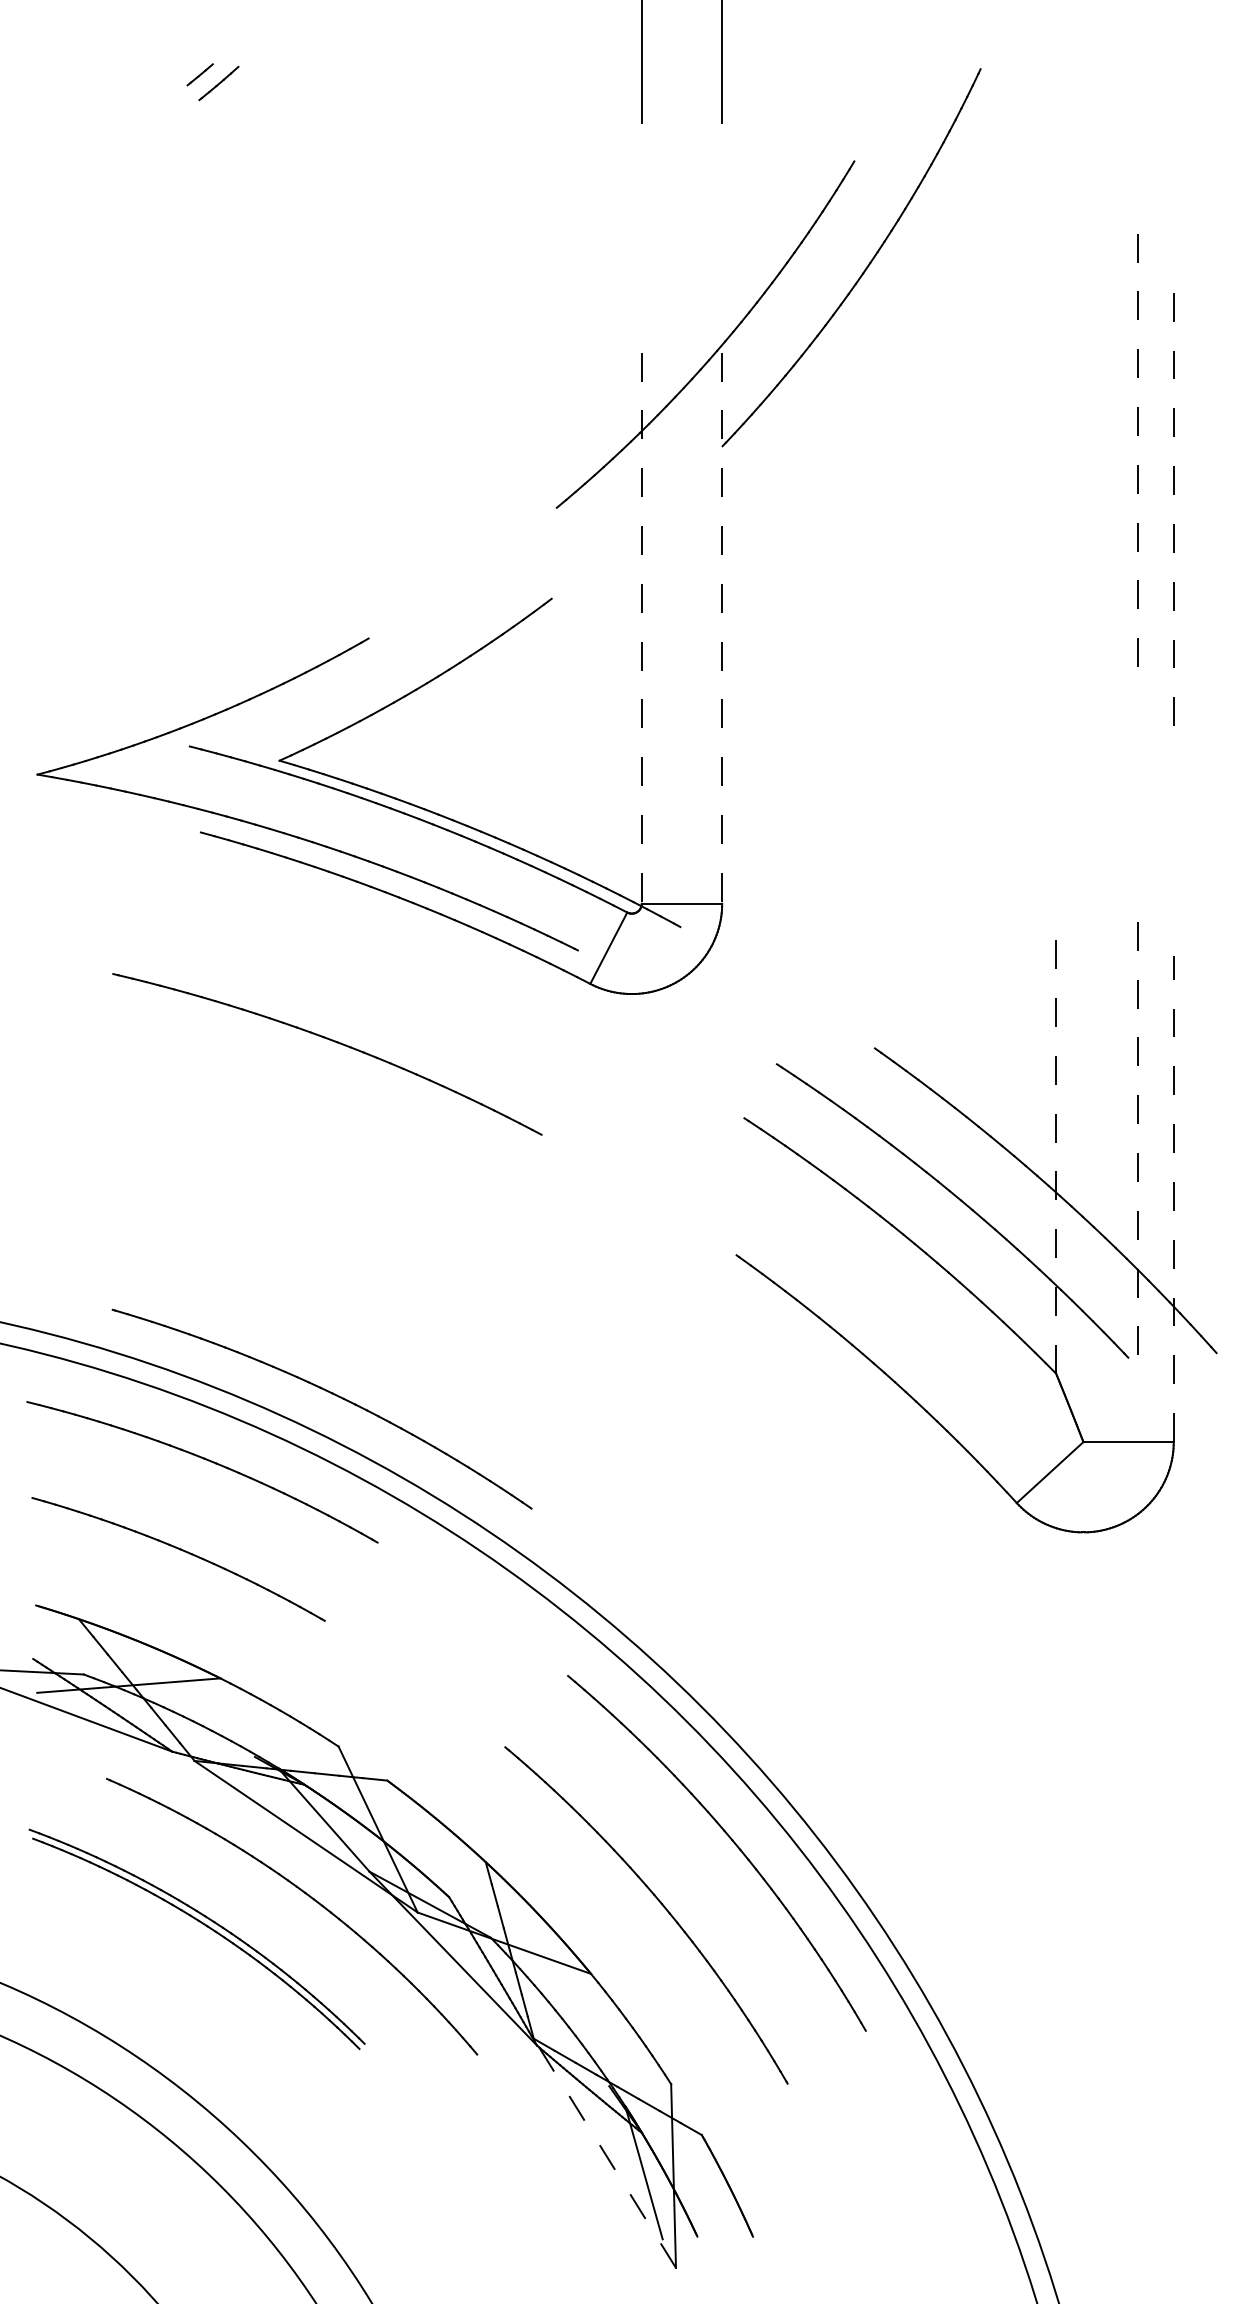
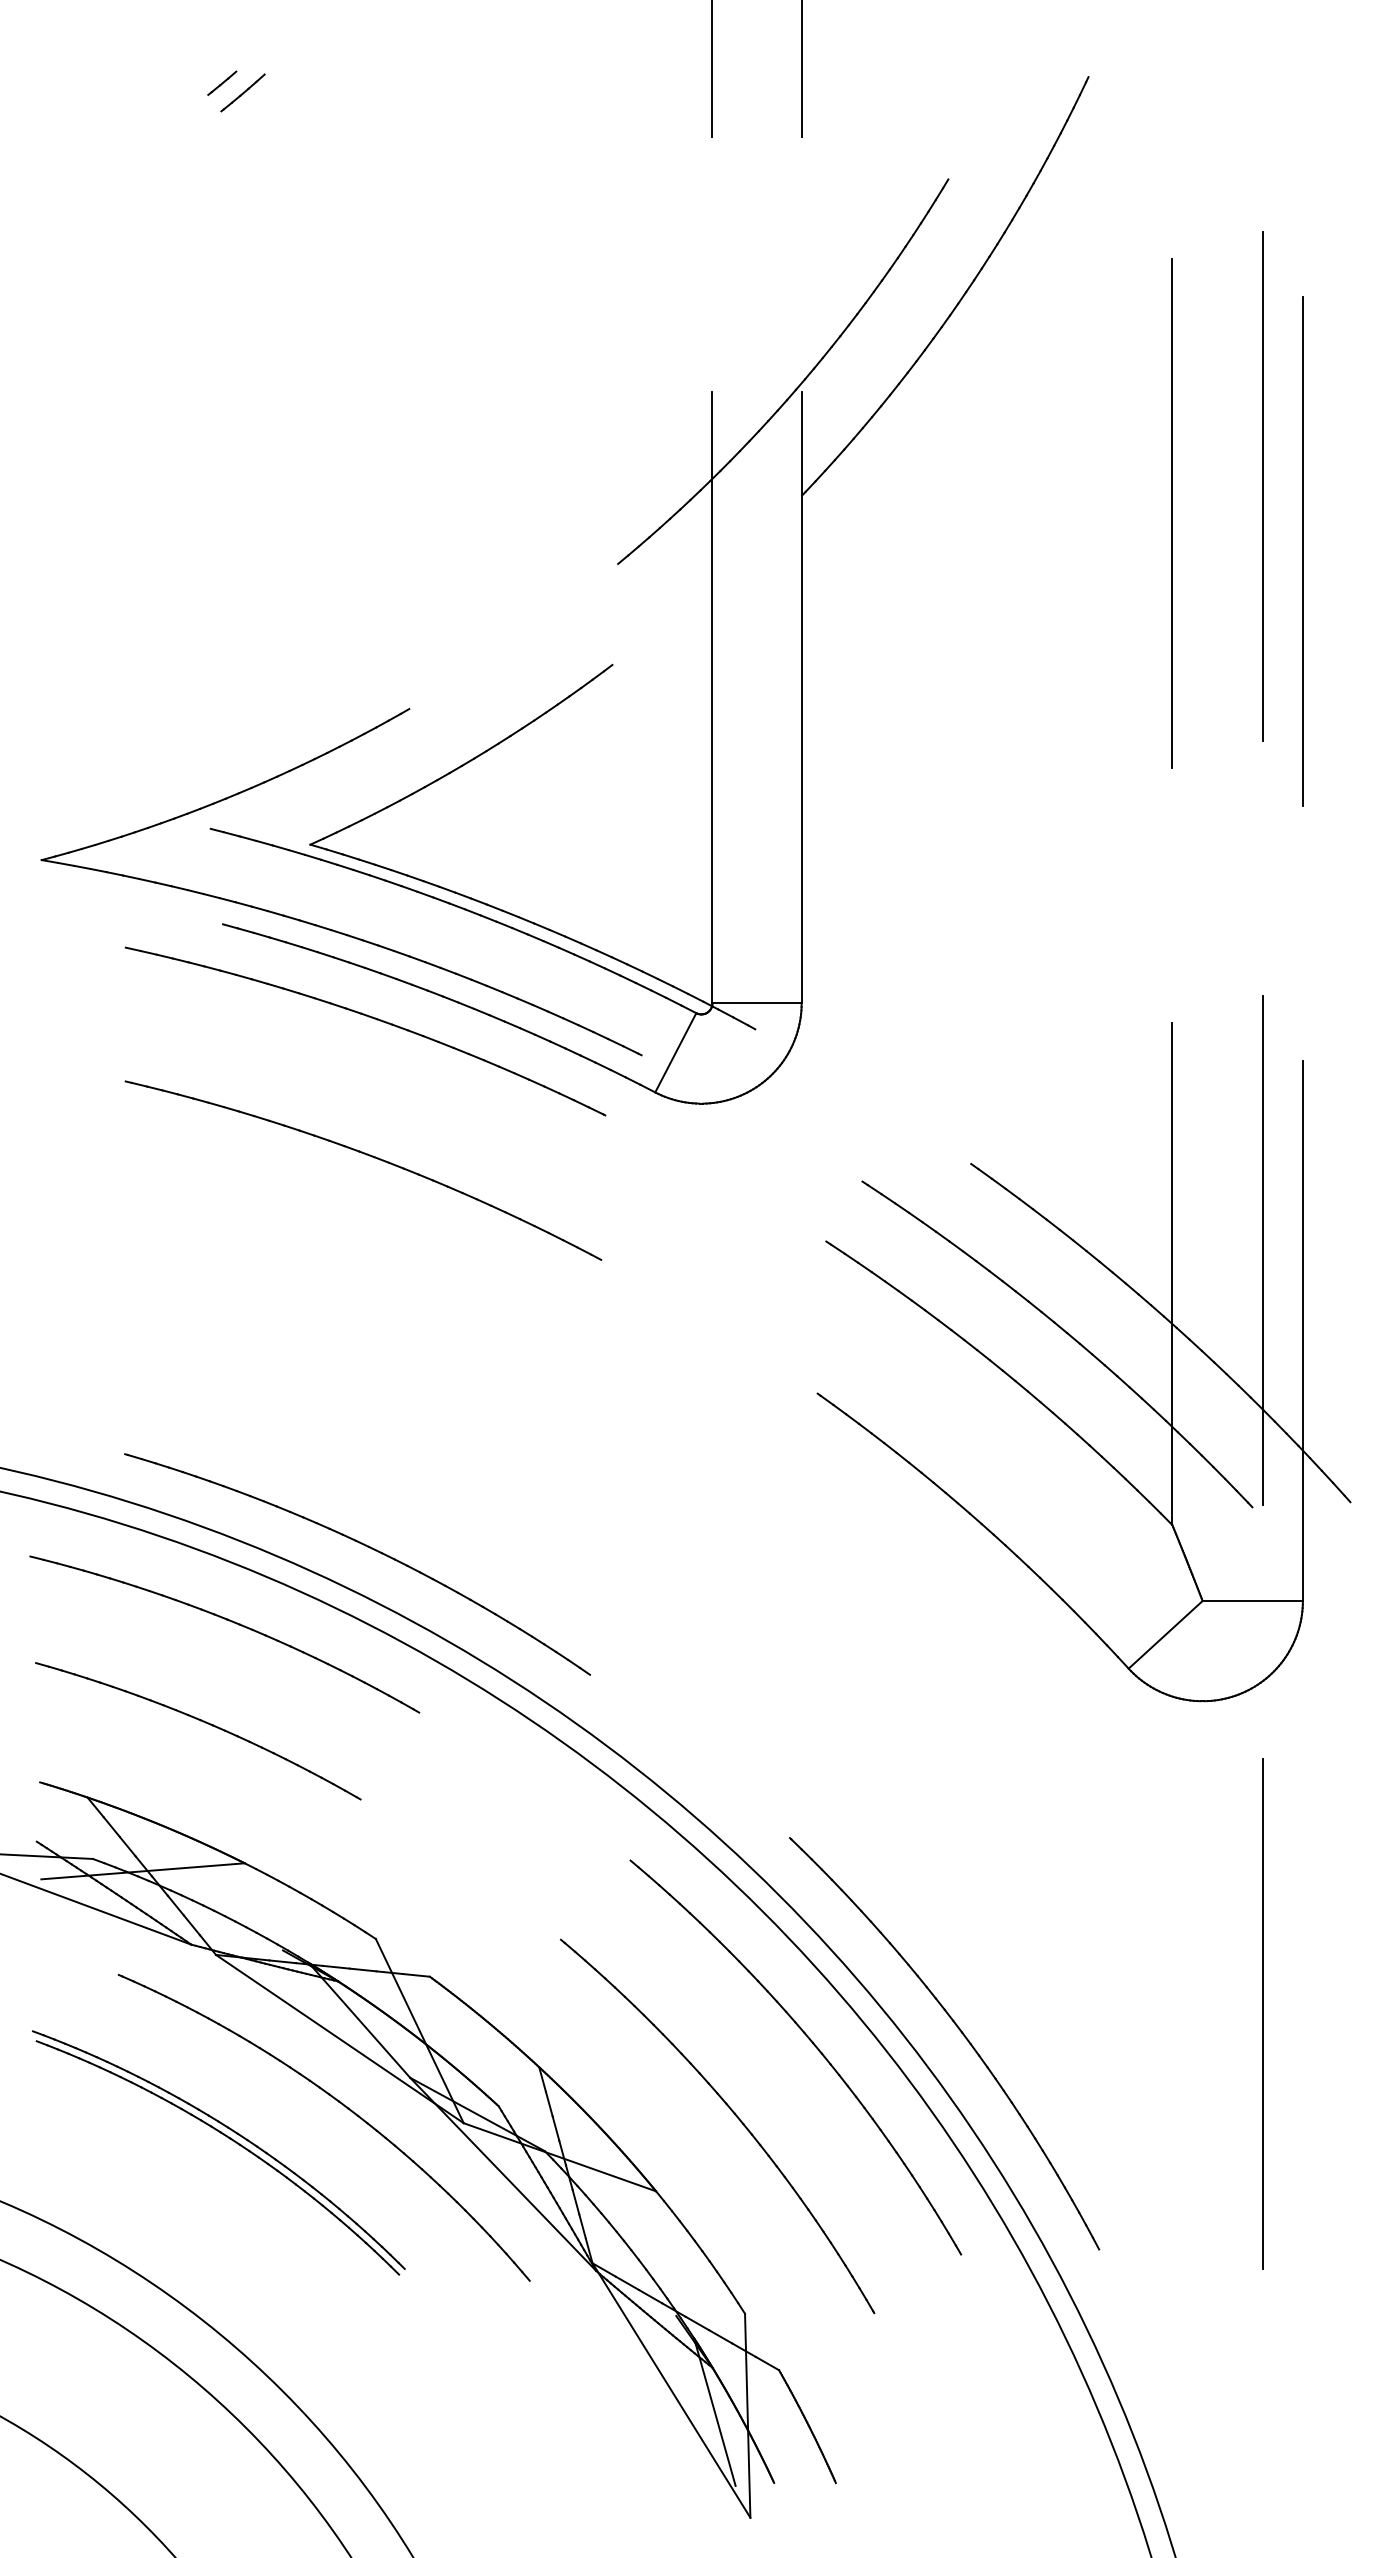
line: (1137, 438) -> (1262, 486), dashed -> solid
line: (1055, 462) -> (1171, 513), added
line: (1173, 496) -> (1302, 551), dashed -> solid
line: (641, 628) -> (712, 697), dashed -> solid
line: (722, 628) -> (801, 697), dashed -> solid
part: (331, 916) -> (368, 1017), added
line: (1137, 1126) -> (1262, 1250), dashed -> solid
line: (1056, 1147) -> (1172, 1273), dashed -> solid
line: (1173, 1199) -> (1302, 1331), dashed -> solid
line: (1137, 1813) -> (1262, 2013), added
part: (865, 1830) -> (960, 2032), added
line: (604, 2153) -> (671, 2390), dashed -> solid

